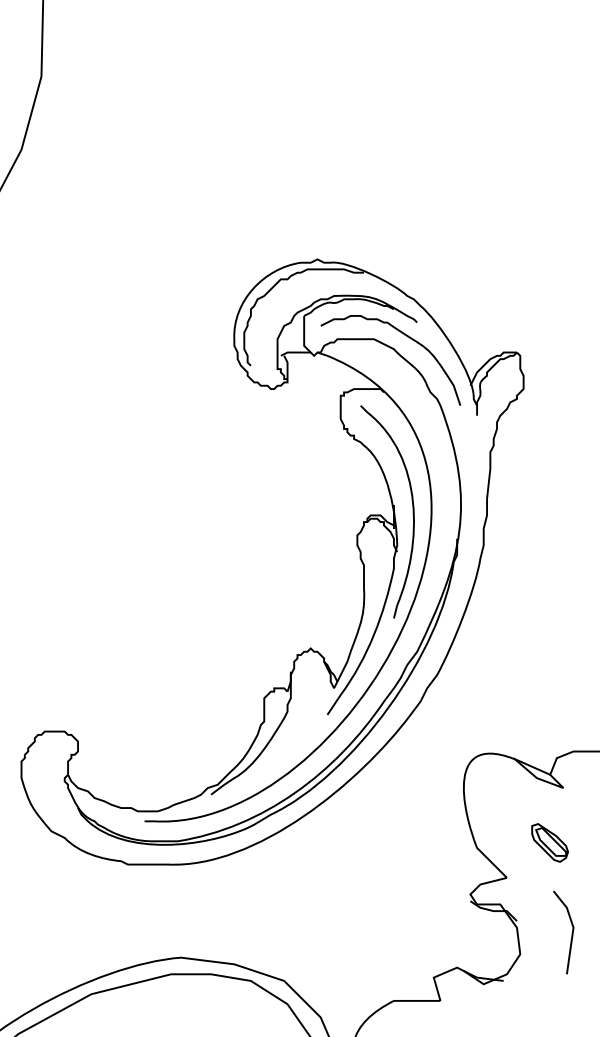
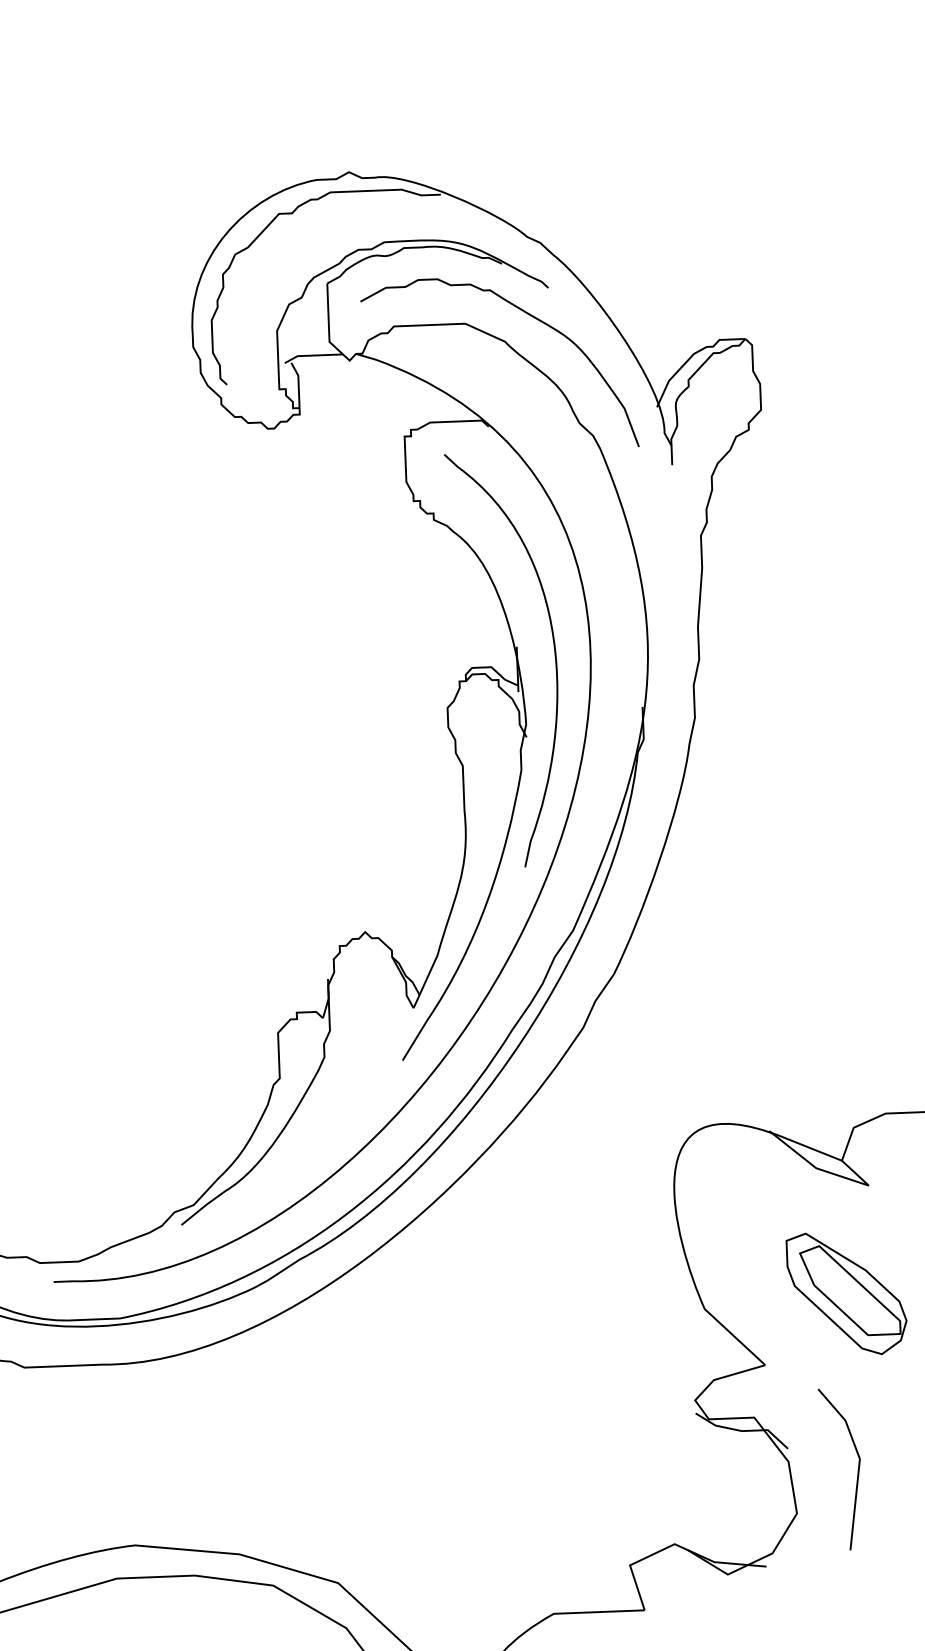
part: (549, 842) -> (845, 1292), size x1.67
curve: (571, 933) -> (856, 1470), moved

